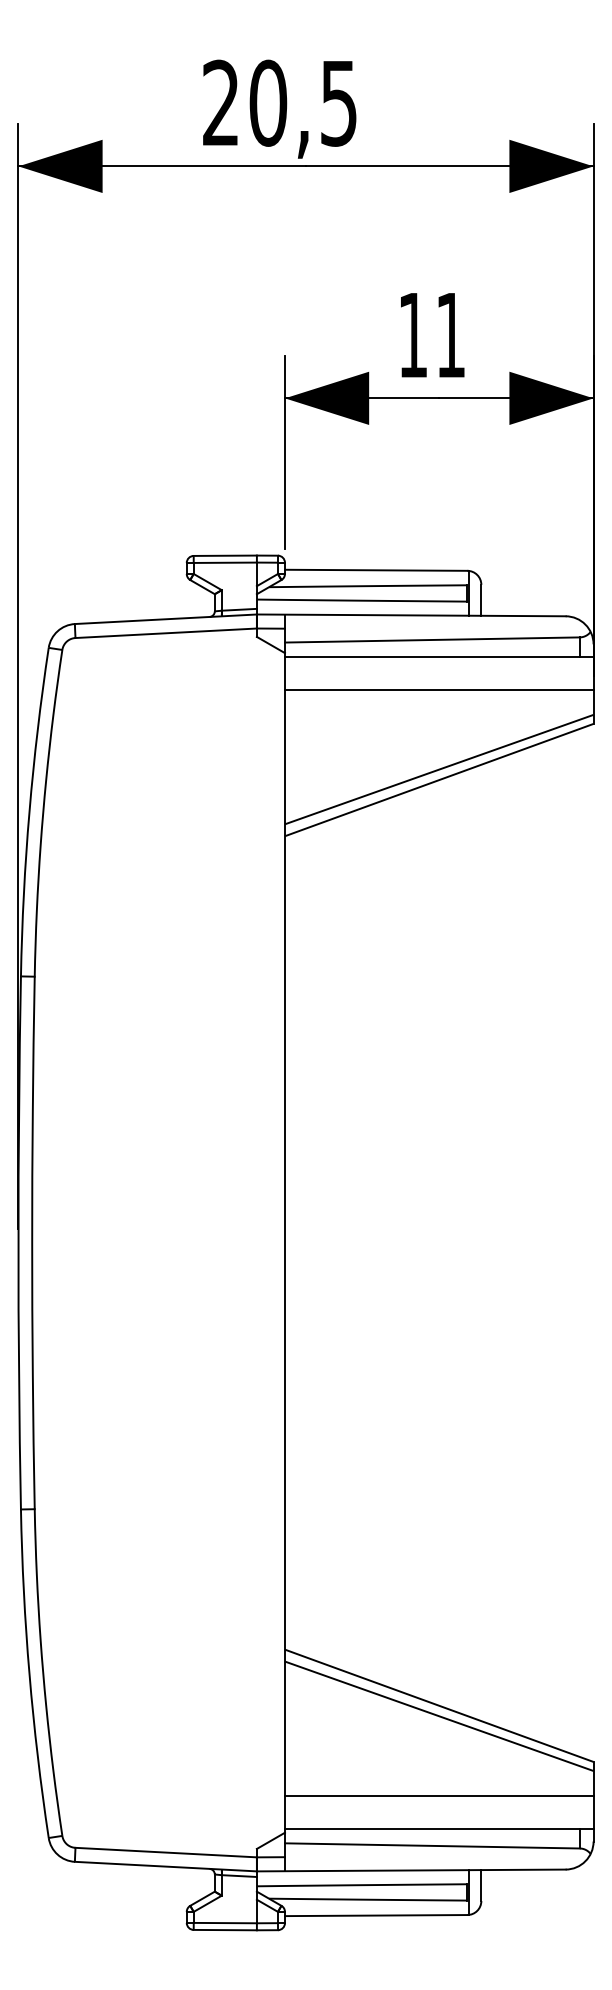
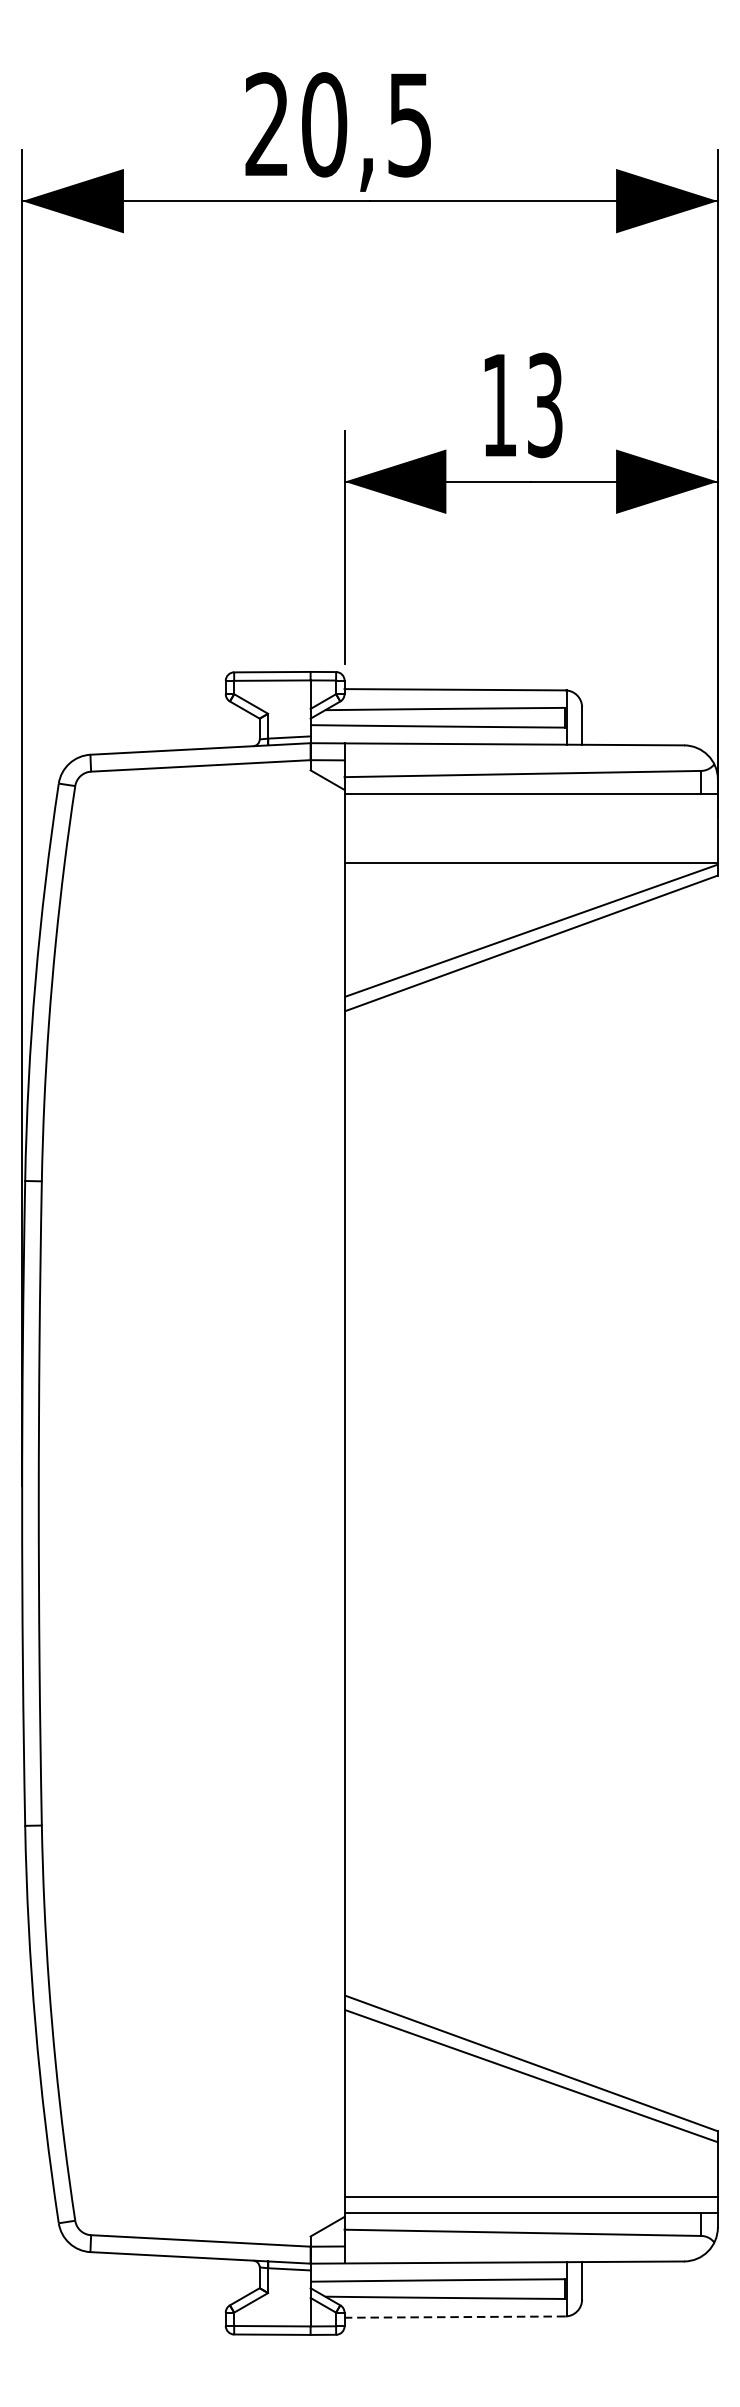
text: (450, 334) -> (544, 404), 11 -> 13
line: (438, 690) -> (530, 862), moved
line: (438, 1795) -> (530, 2197), moved
line: (375, 1915) -> (454, 2317), solid -> dashed

